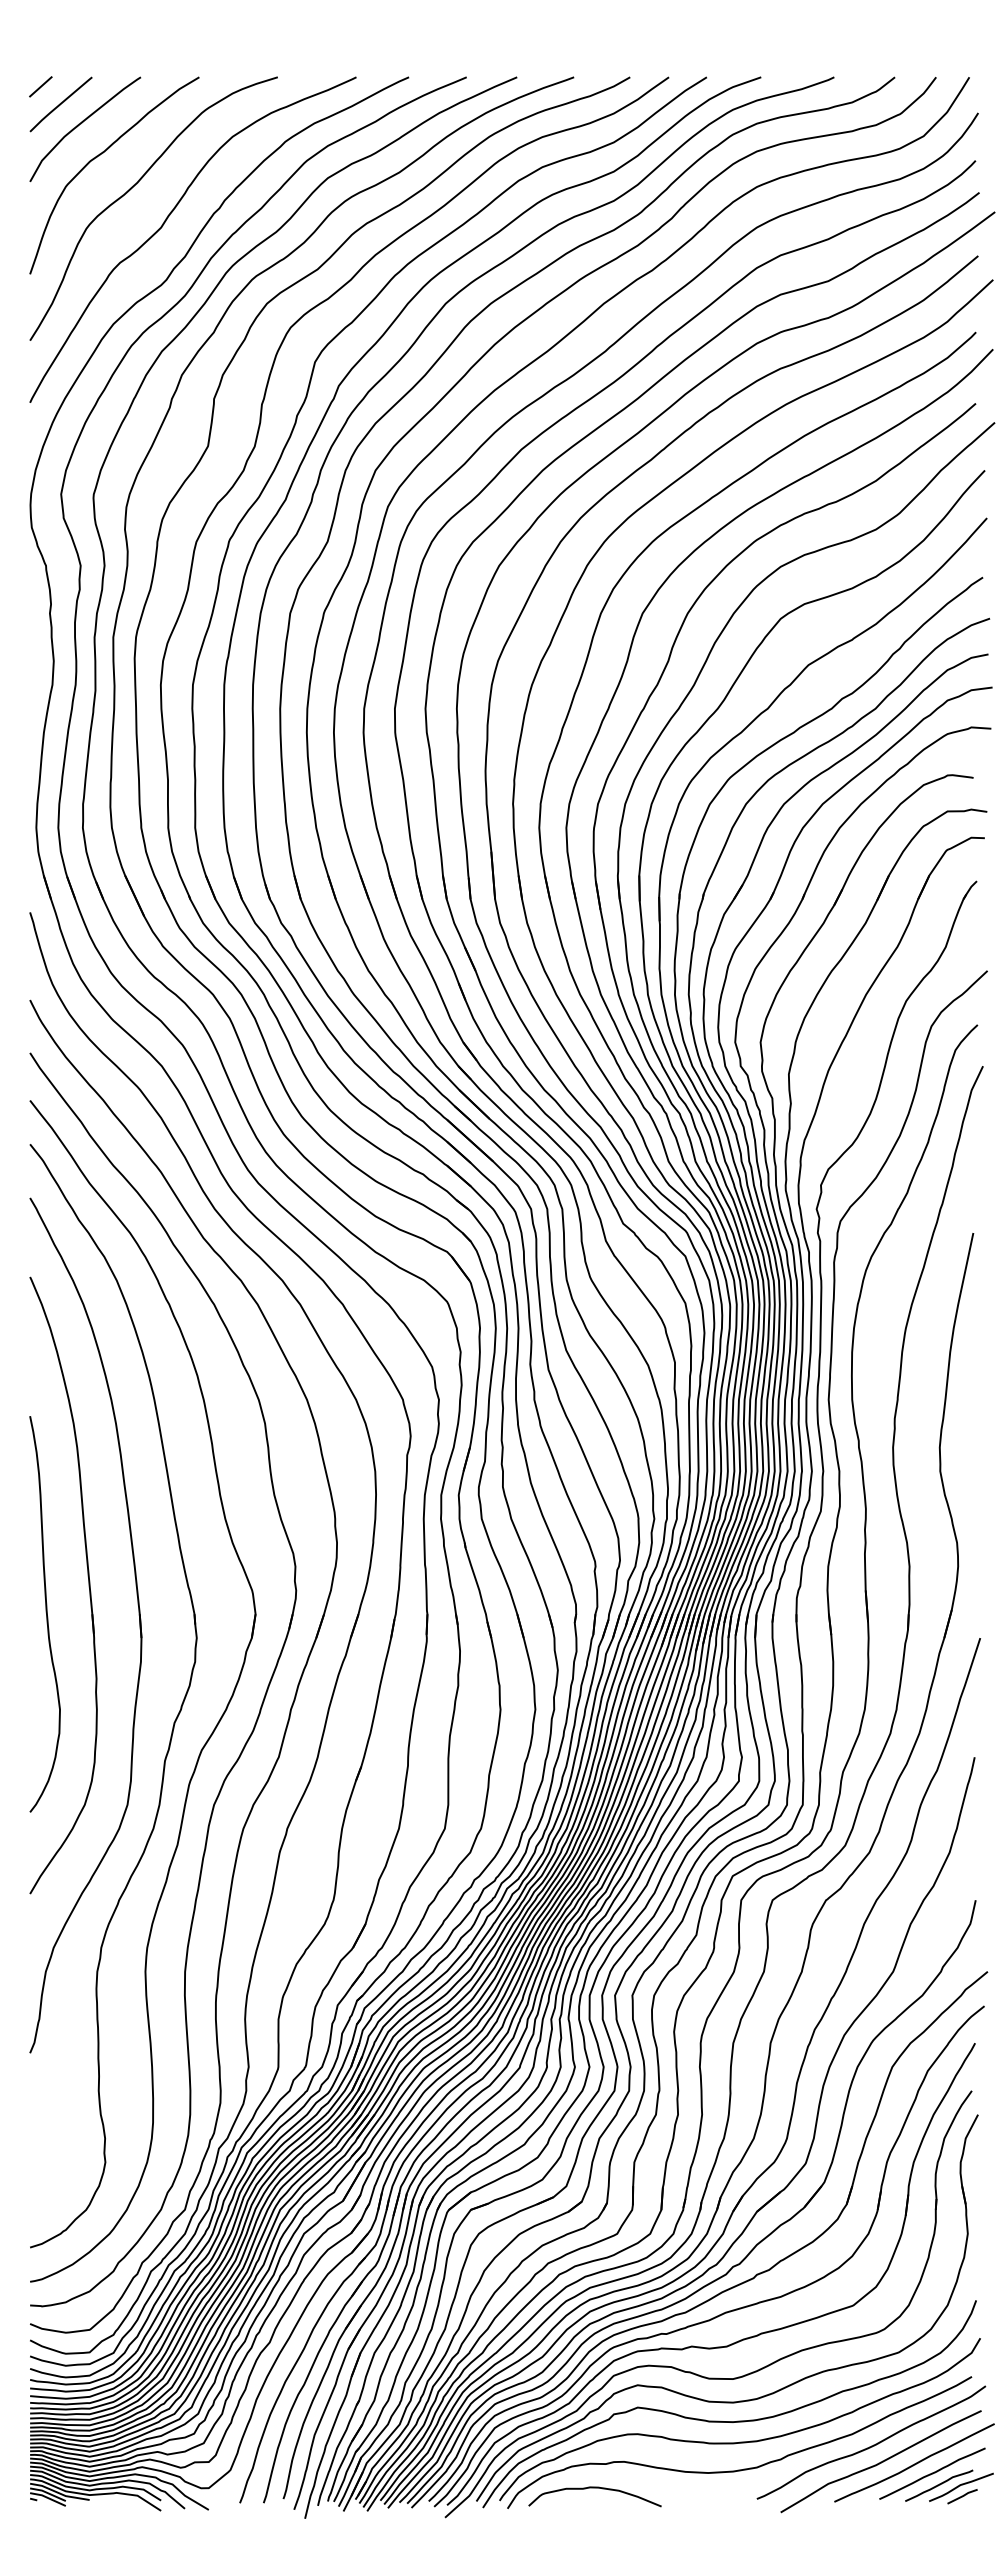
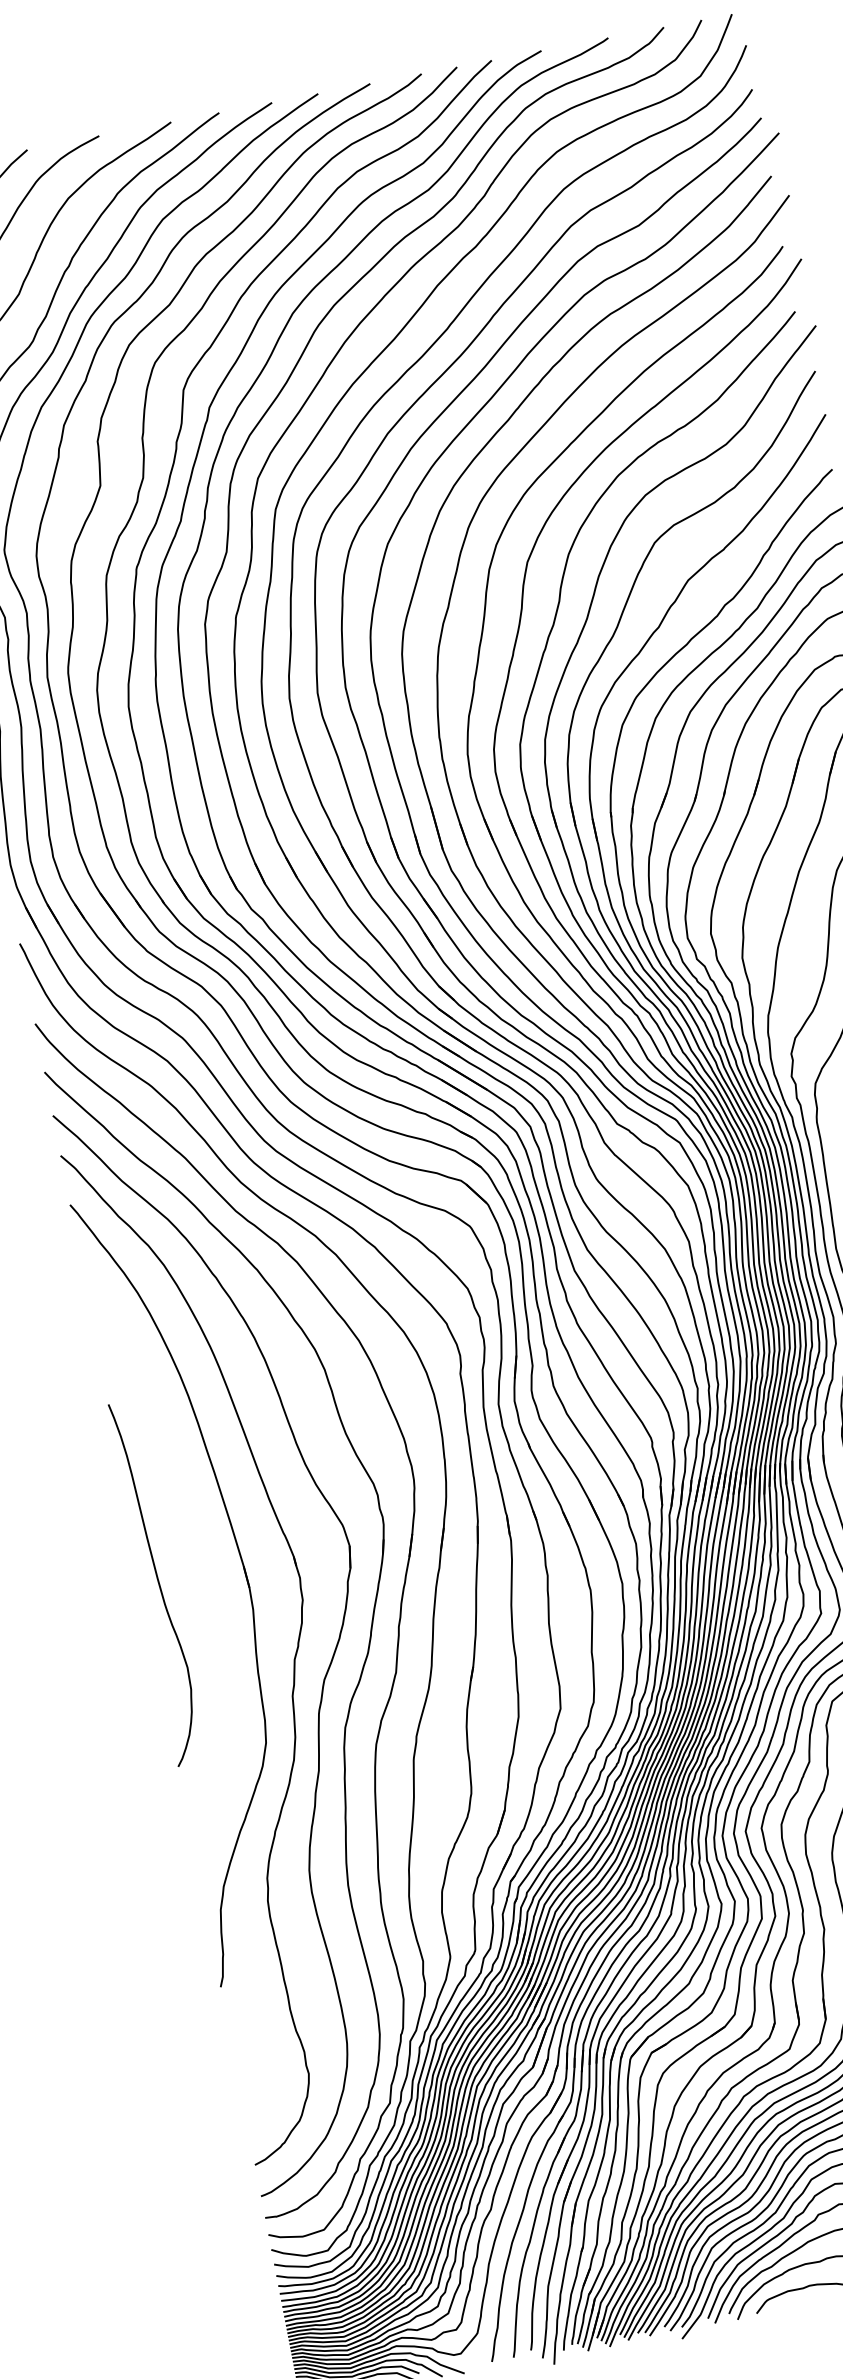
part: (88, 1585) -> (191, 1549), removed

